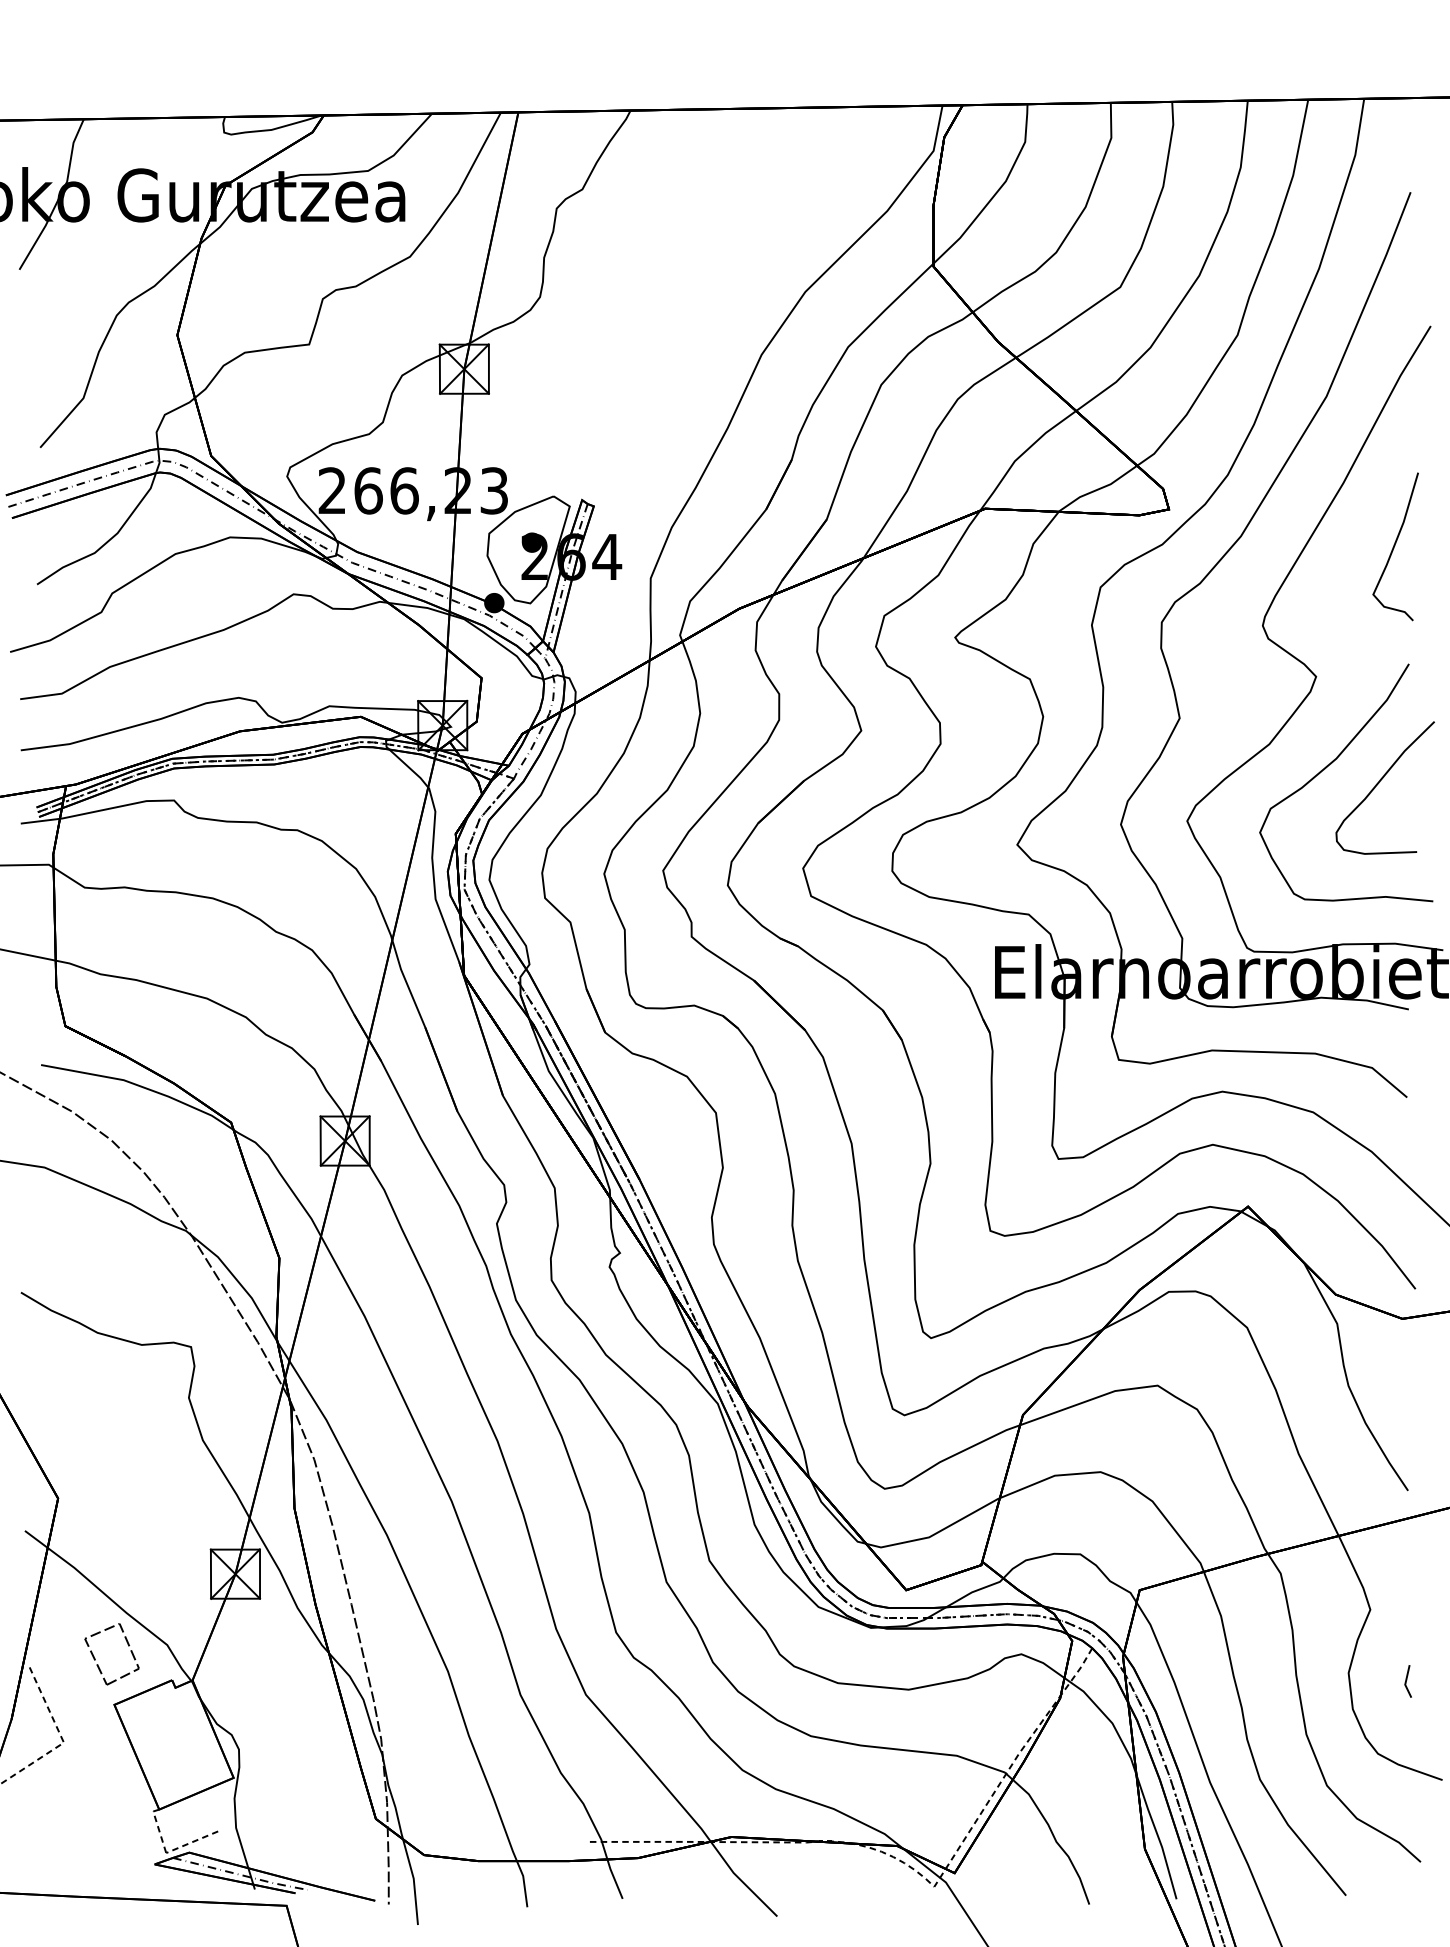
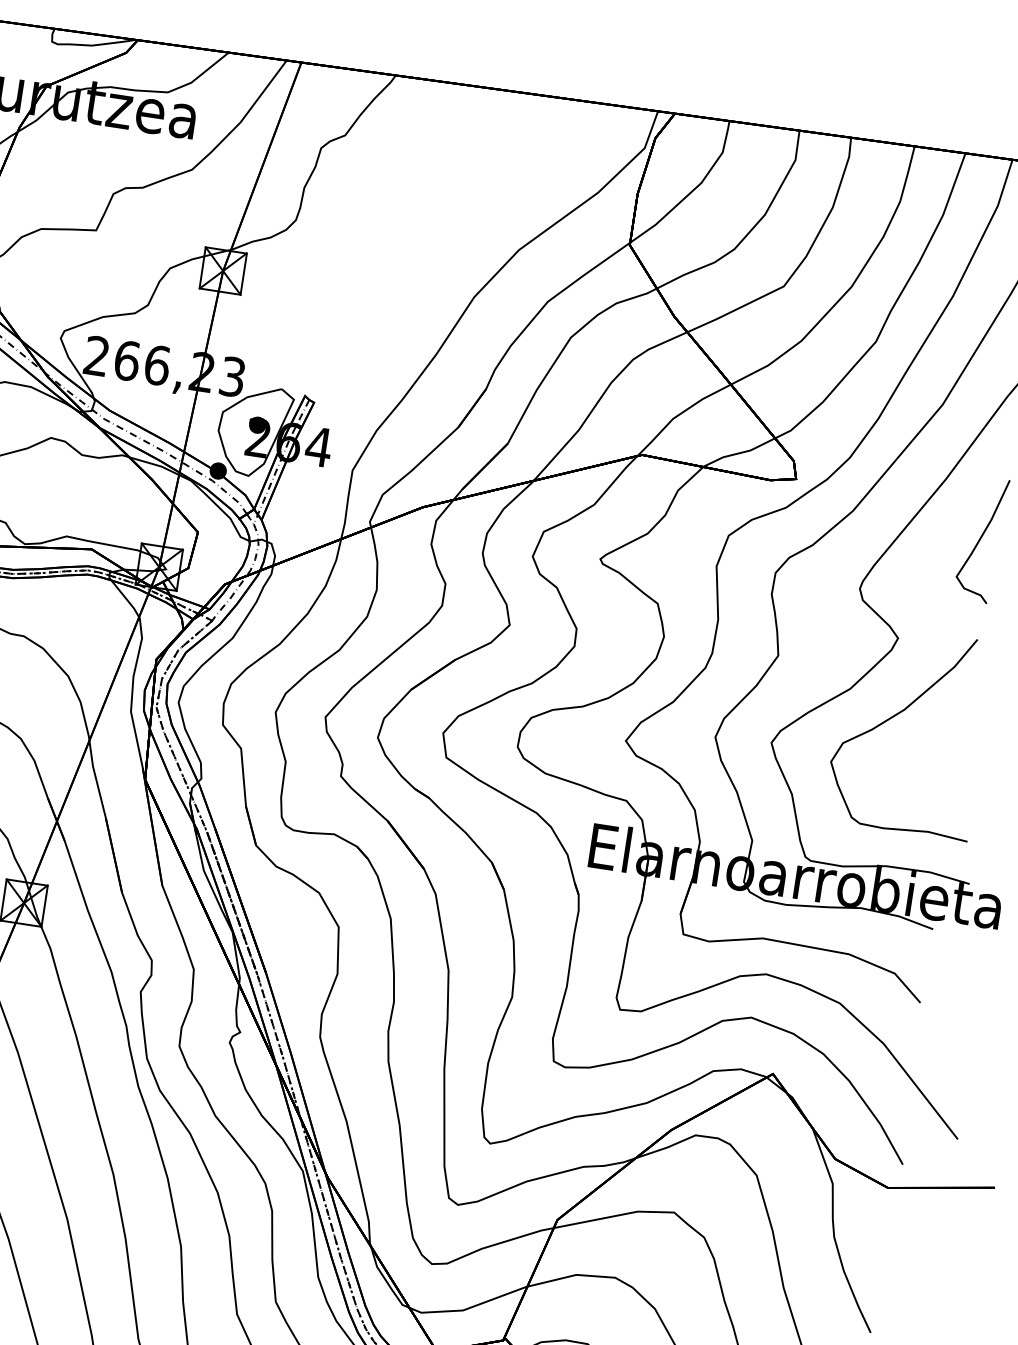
curve: (1379, 783) -> (937, 735), removed

